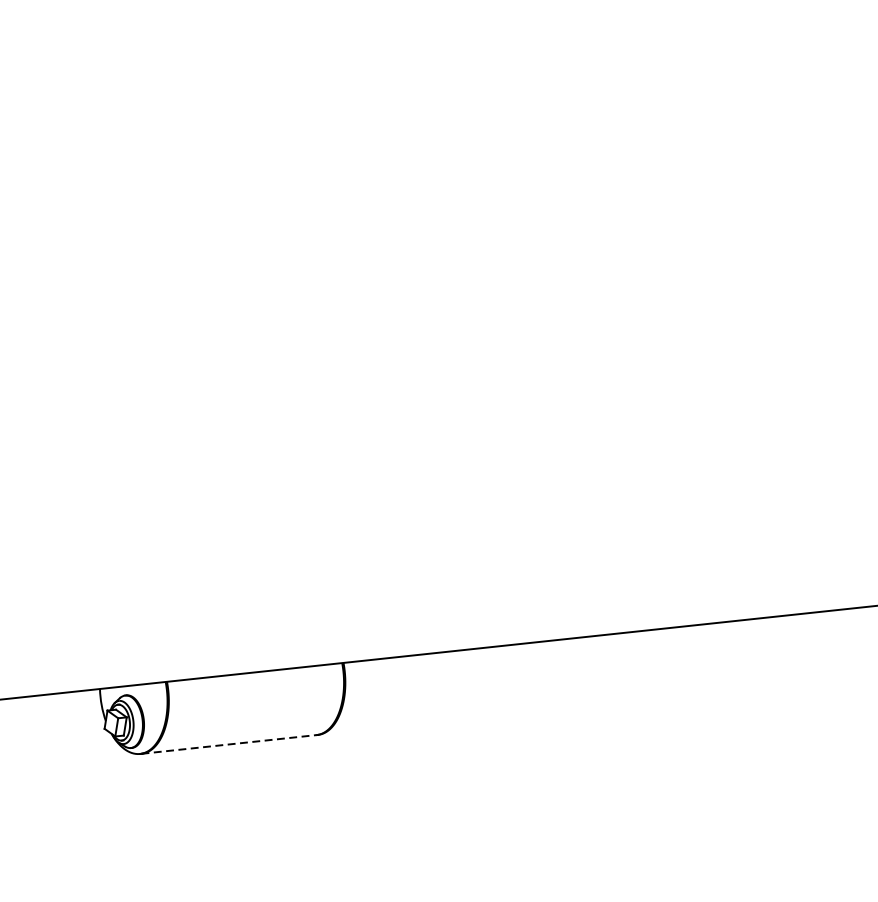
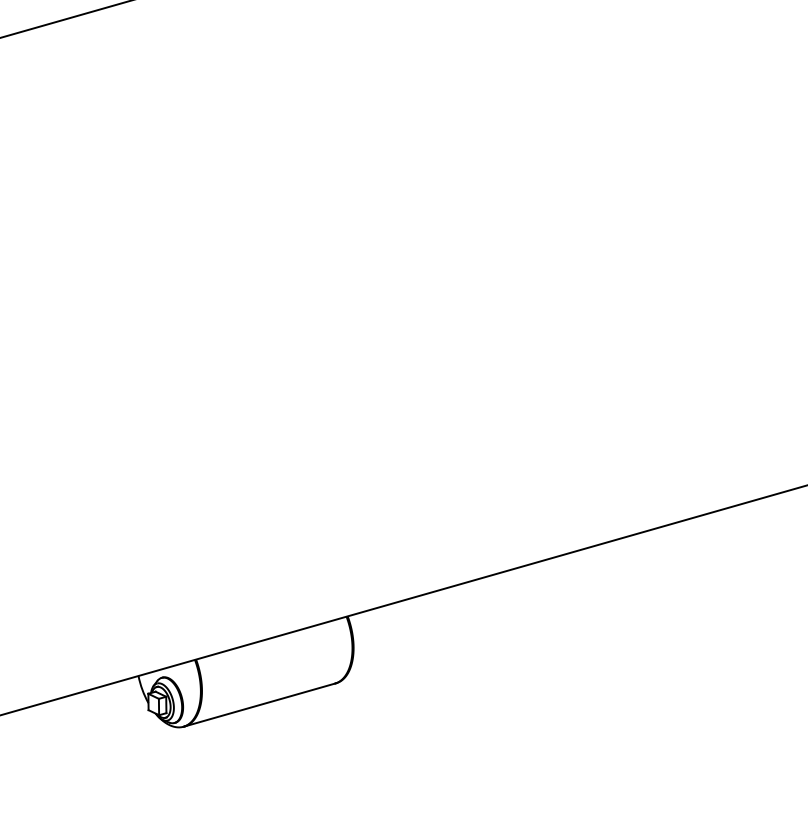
line: (229, 744) -> (260, 704), dashed -> solid

